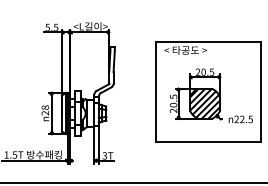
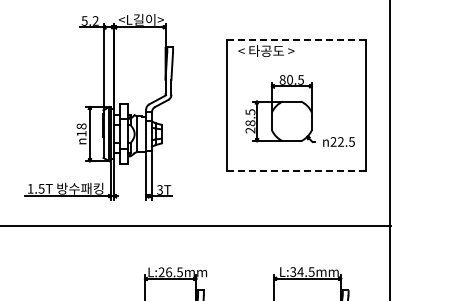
text: (55, 27) -> (95, 20), 5.5 -> 5.2
line: (208, 41) -> (296, 39), solid -> dashed
text: (197, 71) -> (282, 79), 20.5 -> 80.5
hatch: (204, 103) -> (291, 121), removed
text: (173, 105) -> (250, 123), 20.5 -> 28.5
text: (45, 112) -> (81, 133), 28 -> 18
line: (207, 141) -> (295, 171), solid -> dashed

